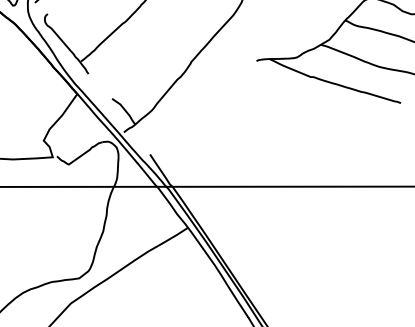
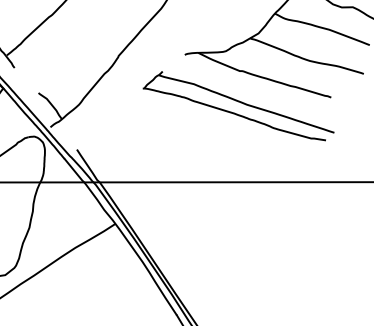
part: (309, 111) -> (238, 106), added

